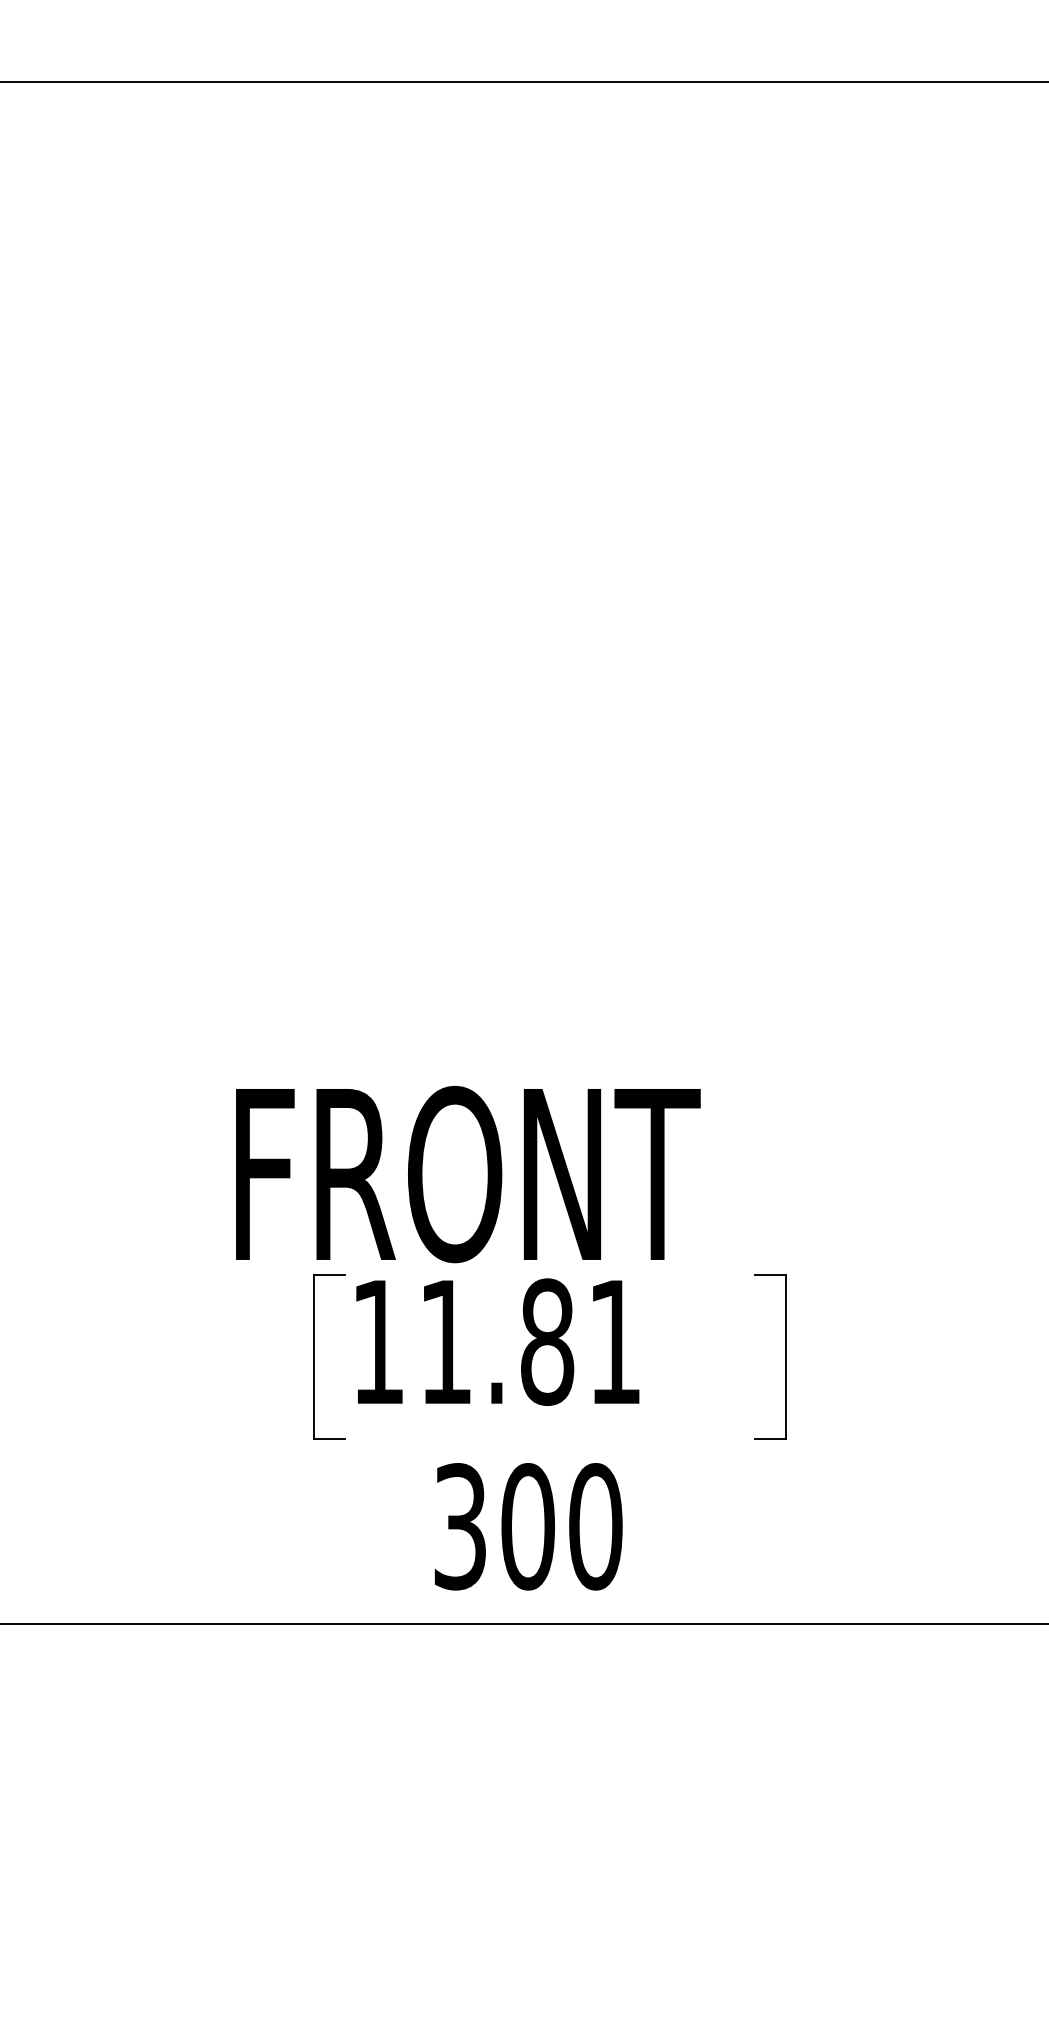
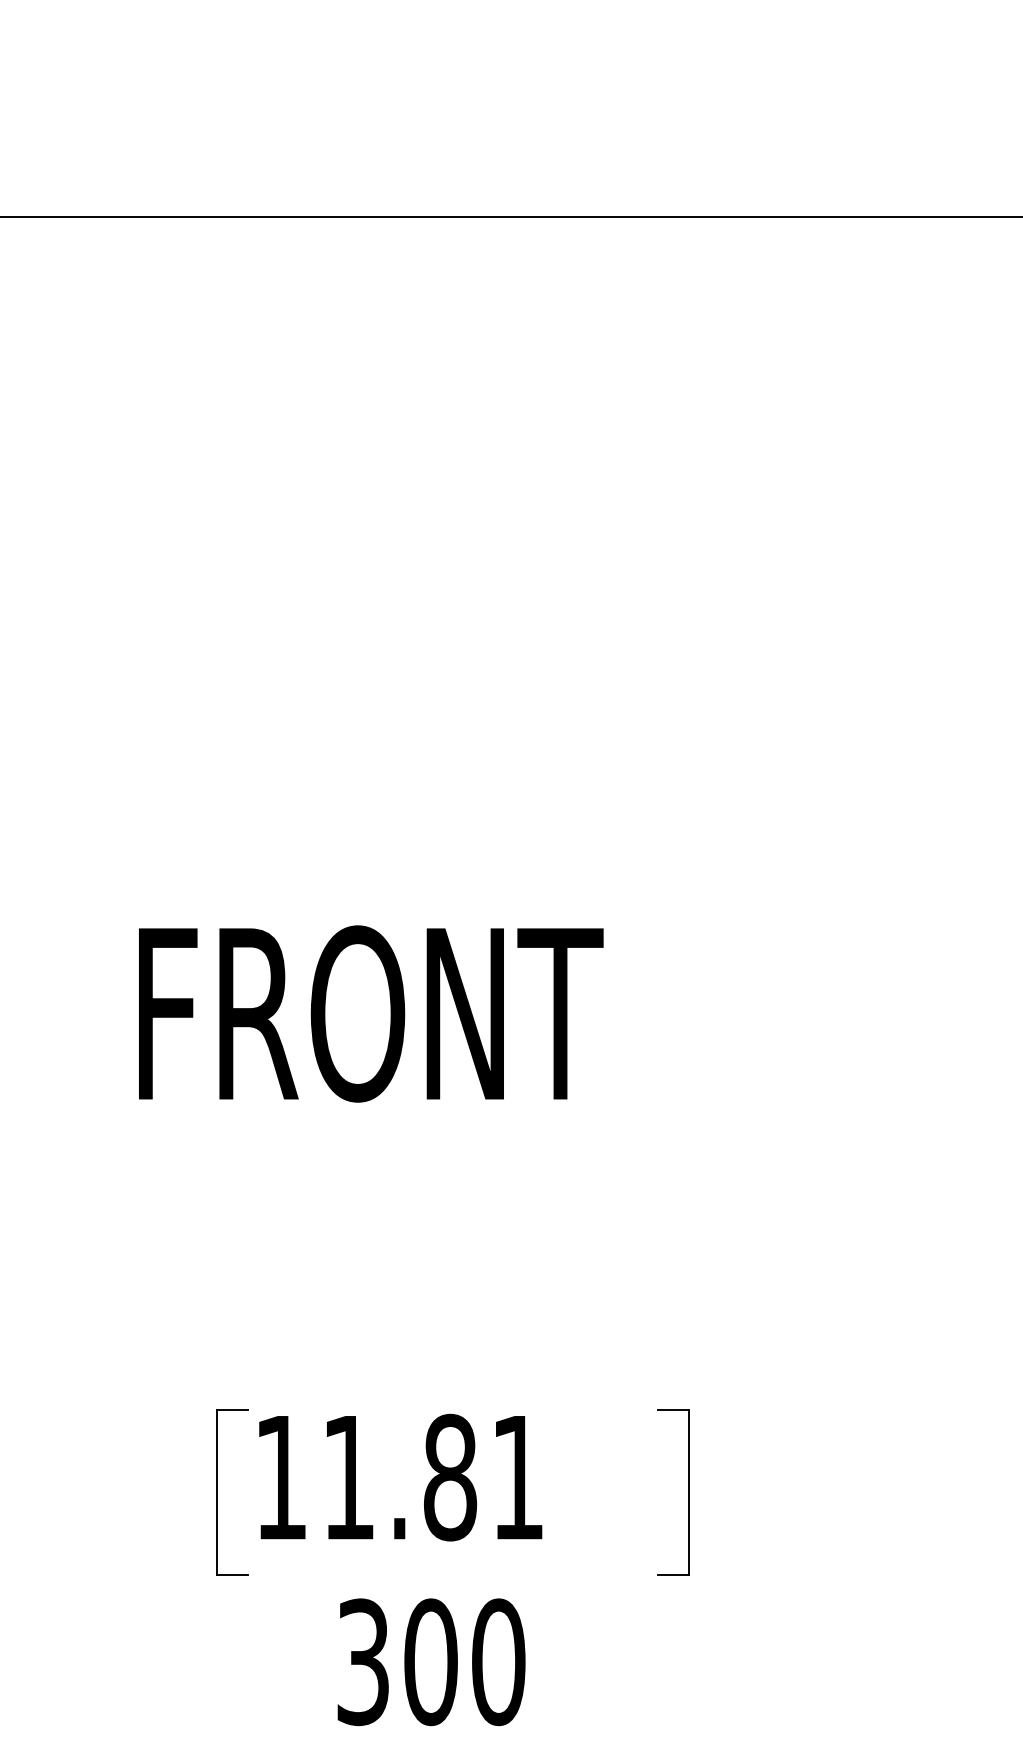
text: (468, 1174) -> (371, 1013), moved

